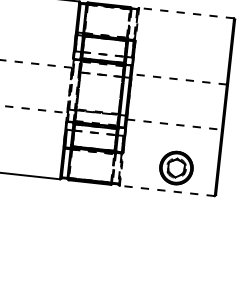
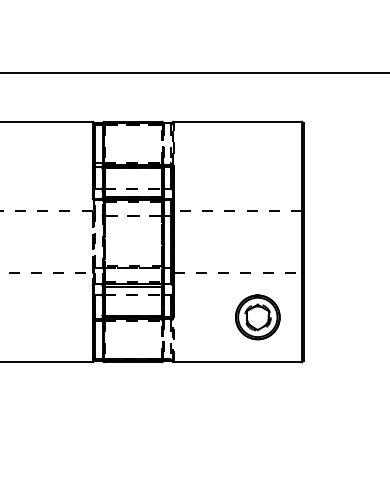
line: (186, 13) -> (237, 121), dashed -> solid
part: (176, 168) -> (257, 317), moved
line: (166, 191) -> (237, 362), dashed -> solid

